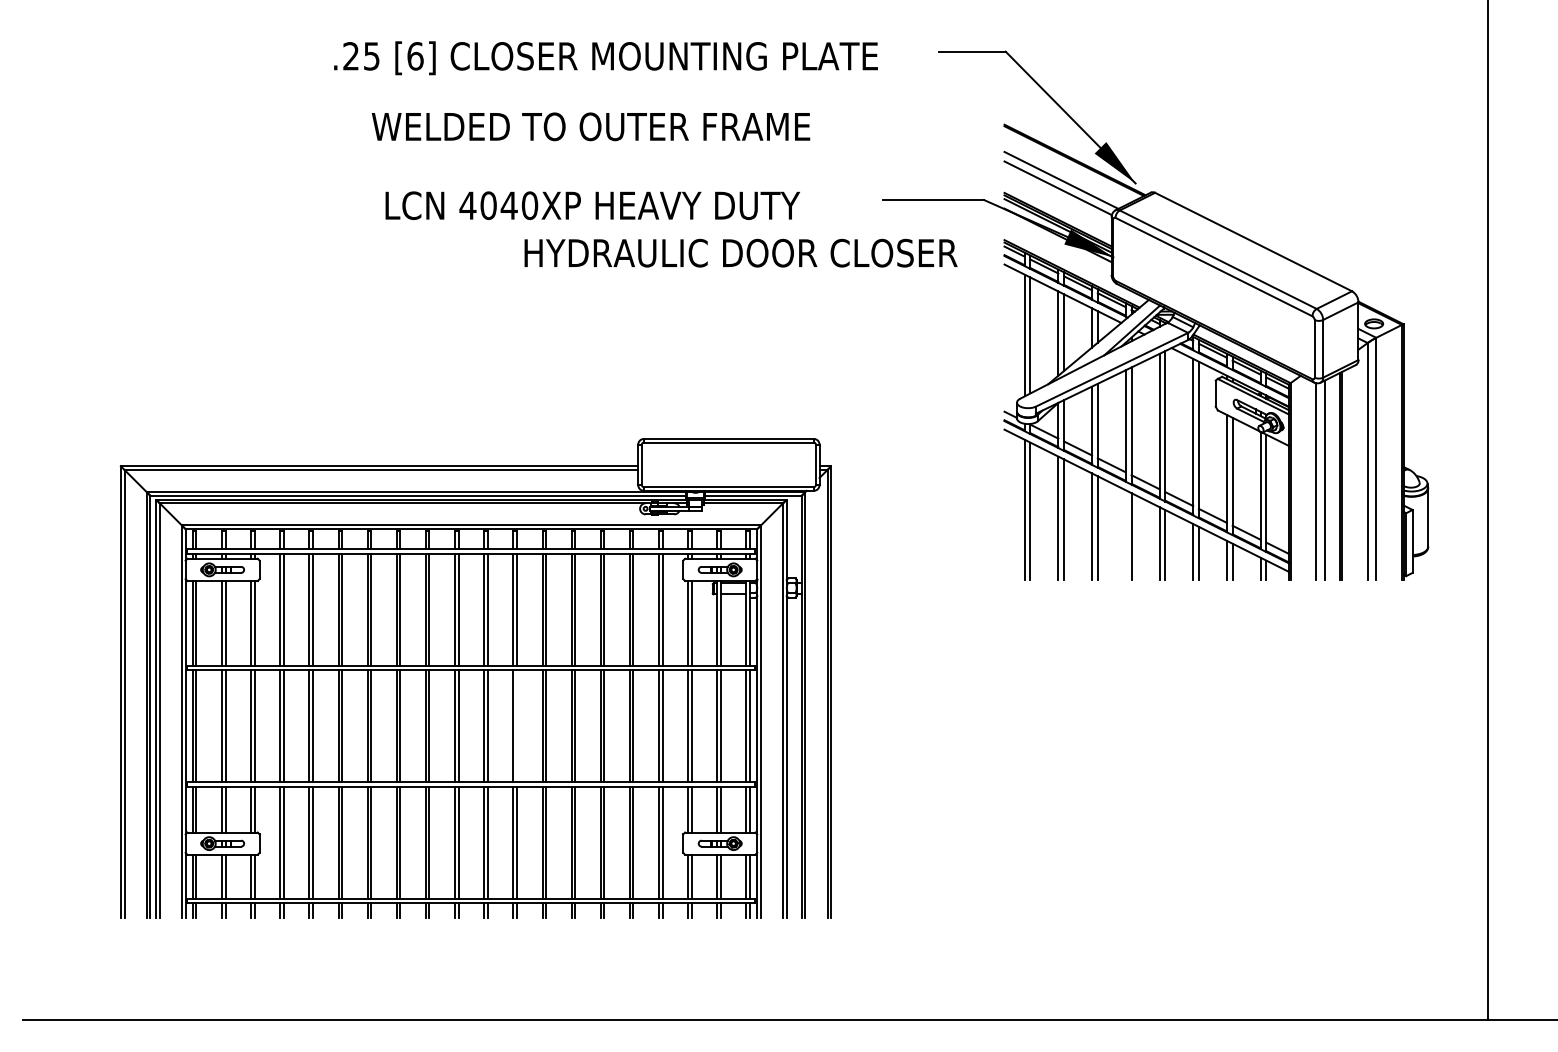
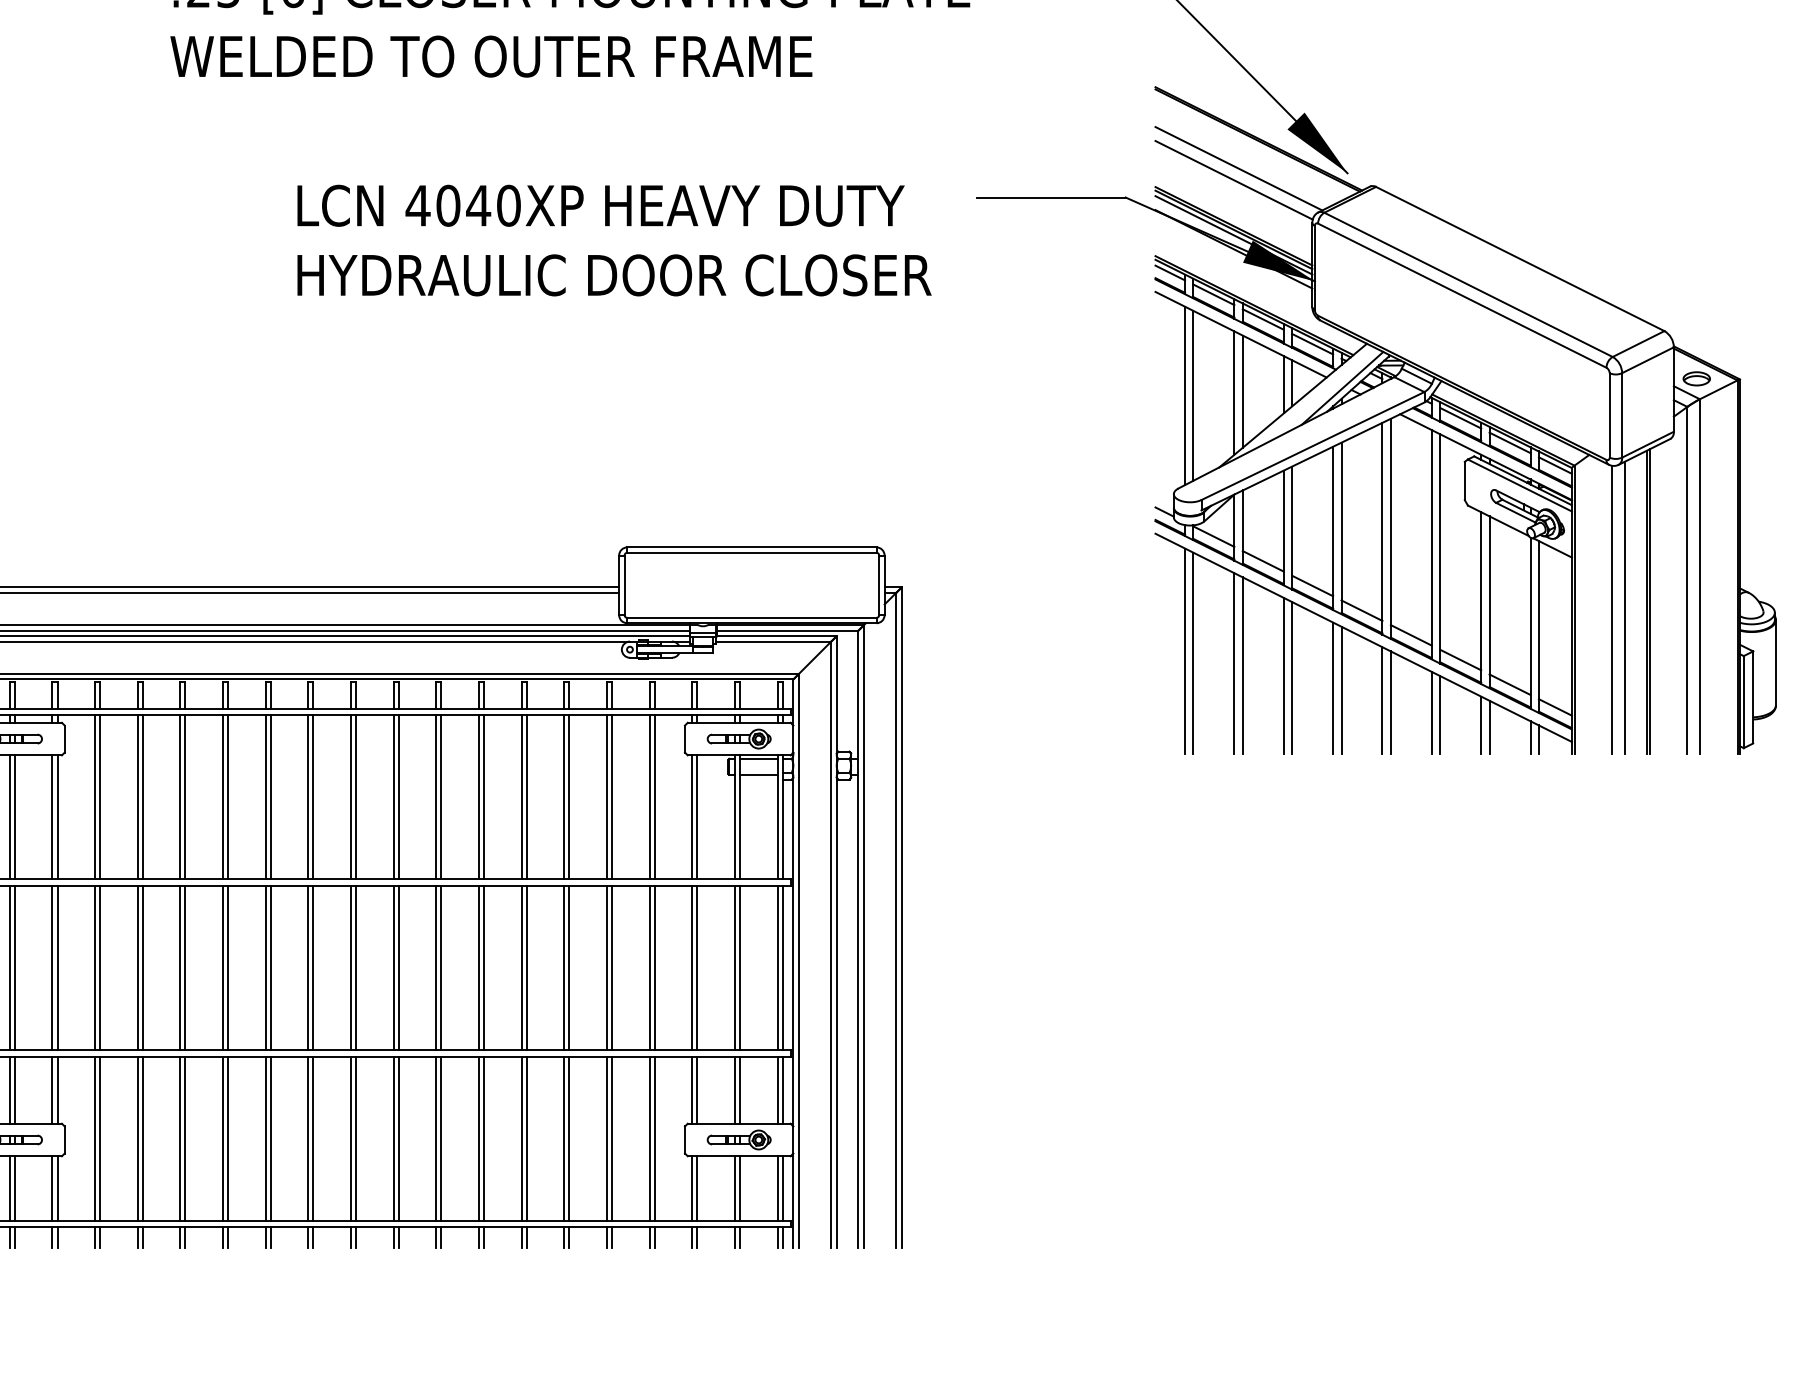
text: (590, 126) -> (490, 56), moved
text: (592, 205) -> (600, 205), moved
text: (740, 252) -> (613, 274), moved
line: (1125, 535) -> (1332, 688), added
line: (516, 726) -> (440, 968), added

